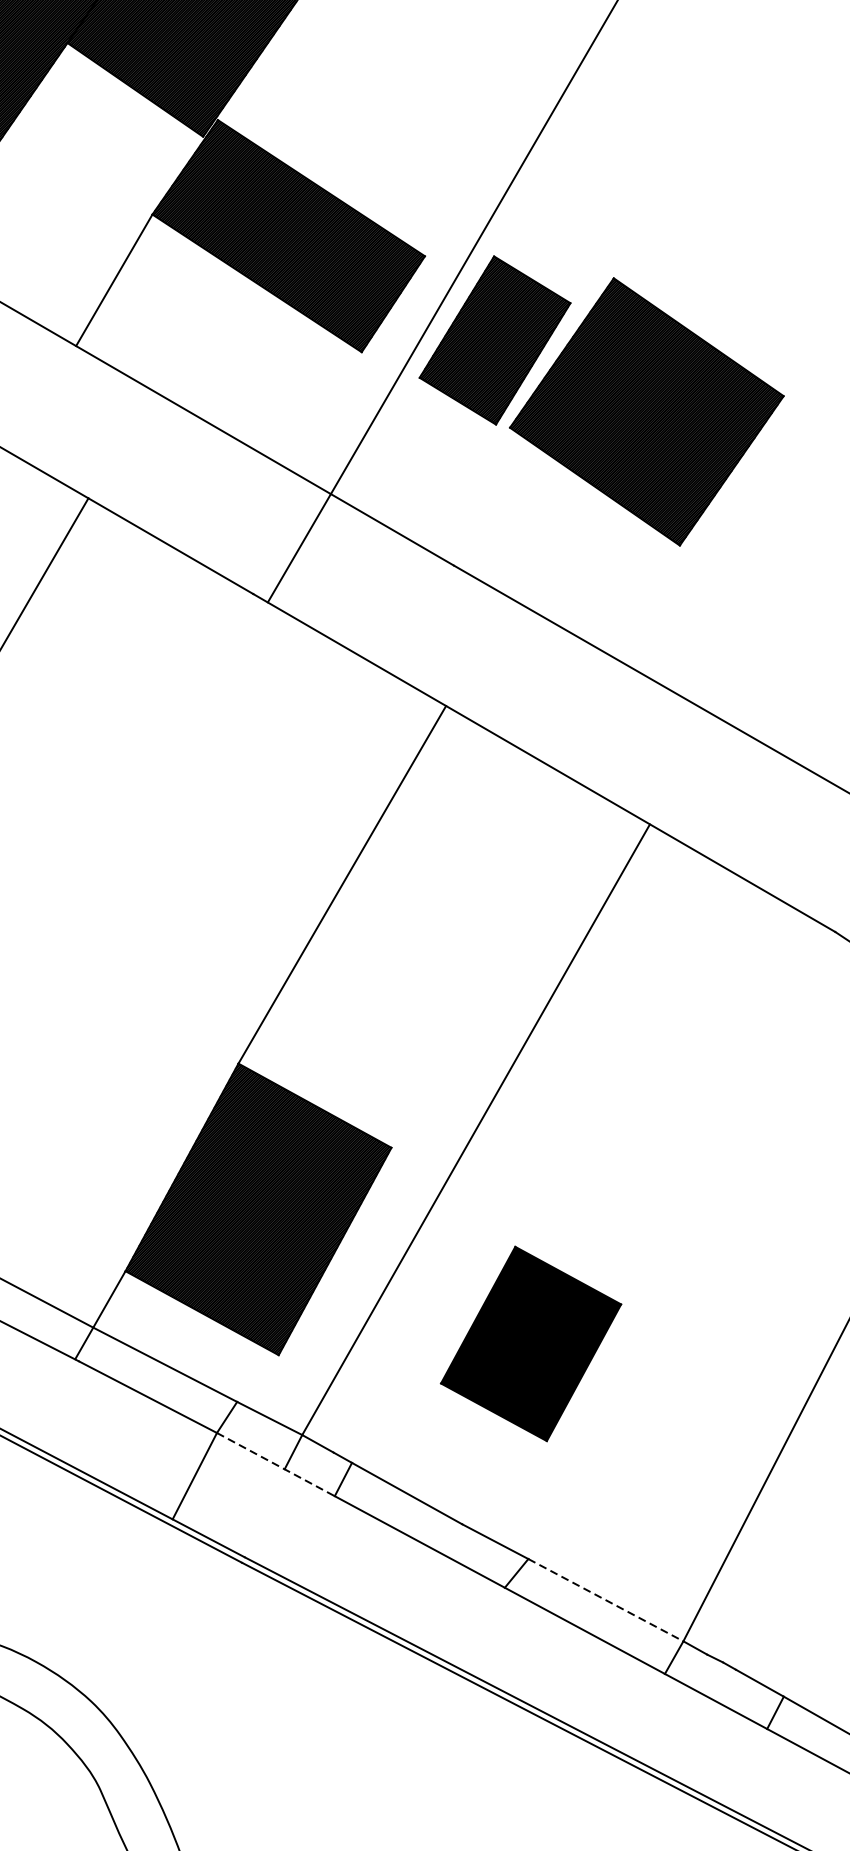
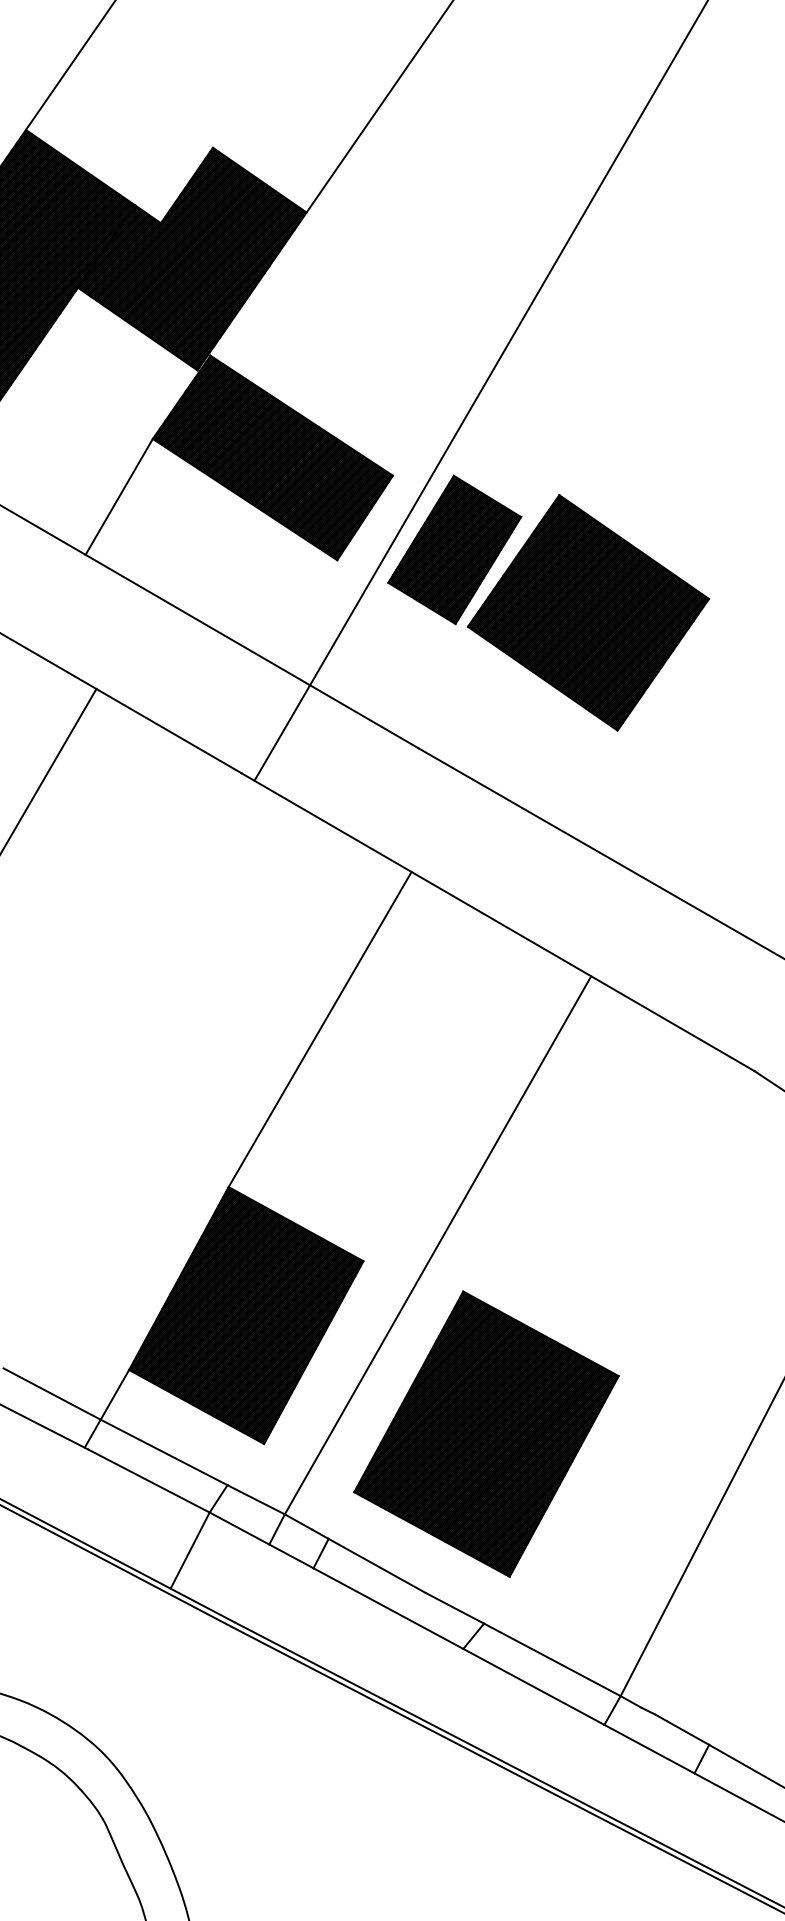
part: (531, 1343) -> (486, 1433), size x1.67
line: (275, 1464) -> (261, 1540), dashed -> solid
line: (606, 1600) -> (552, 1660), dashed -> solid

